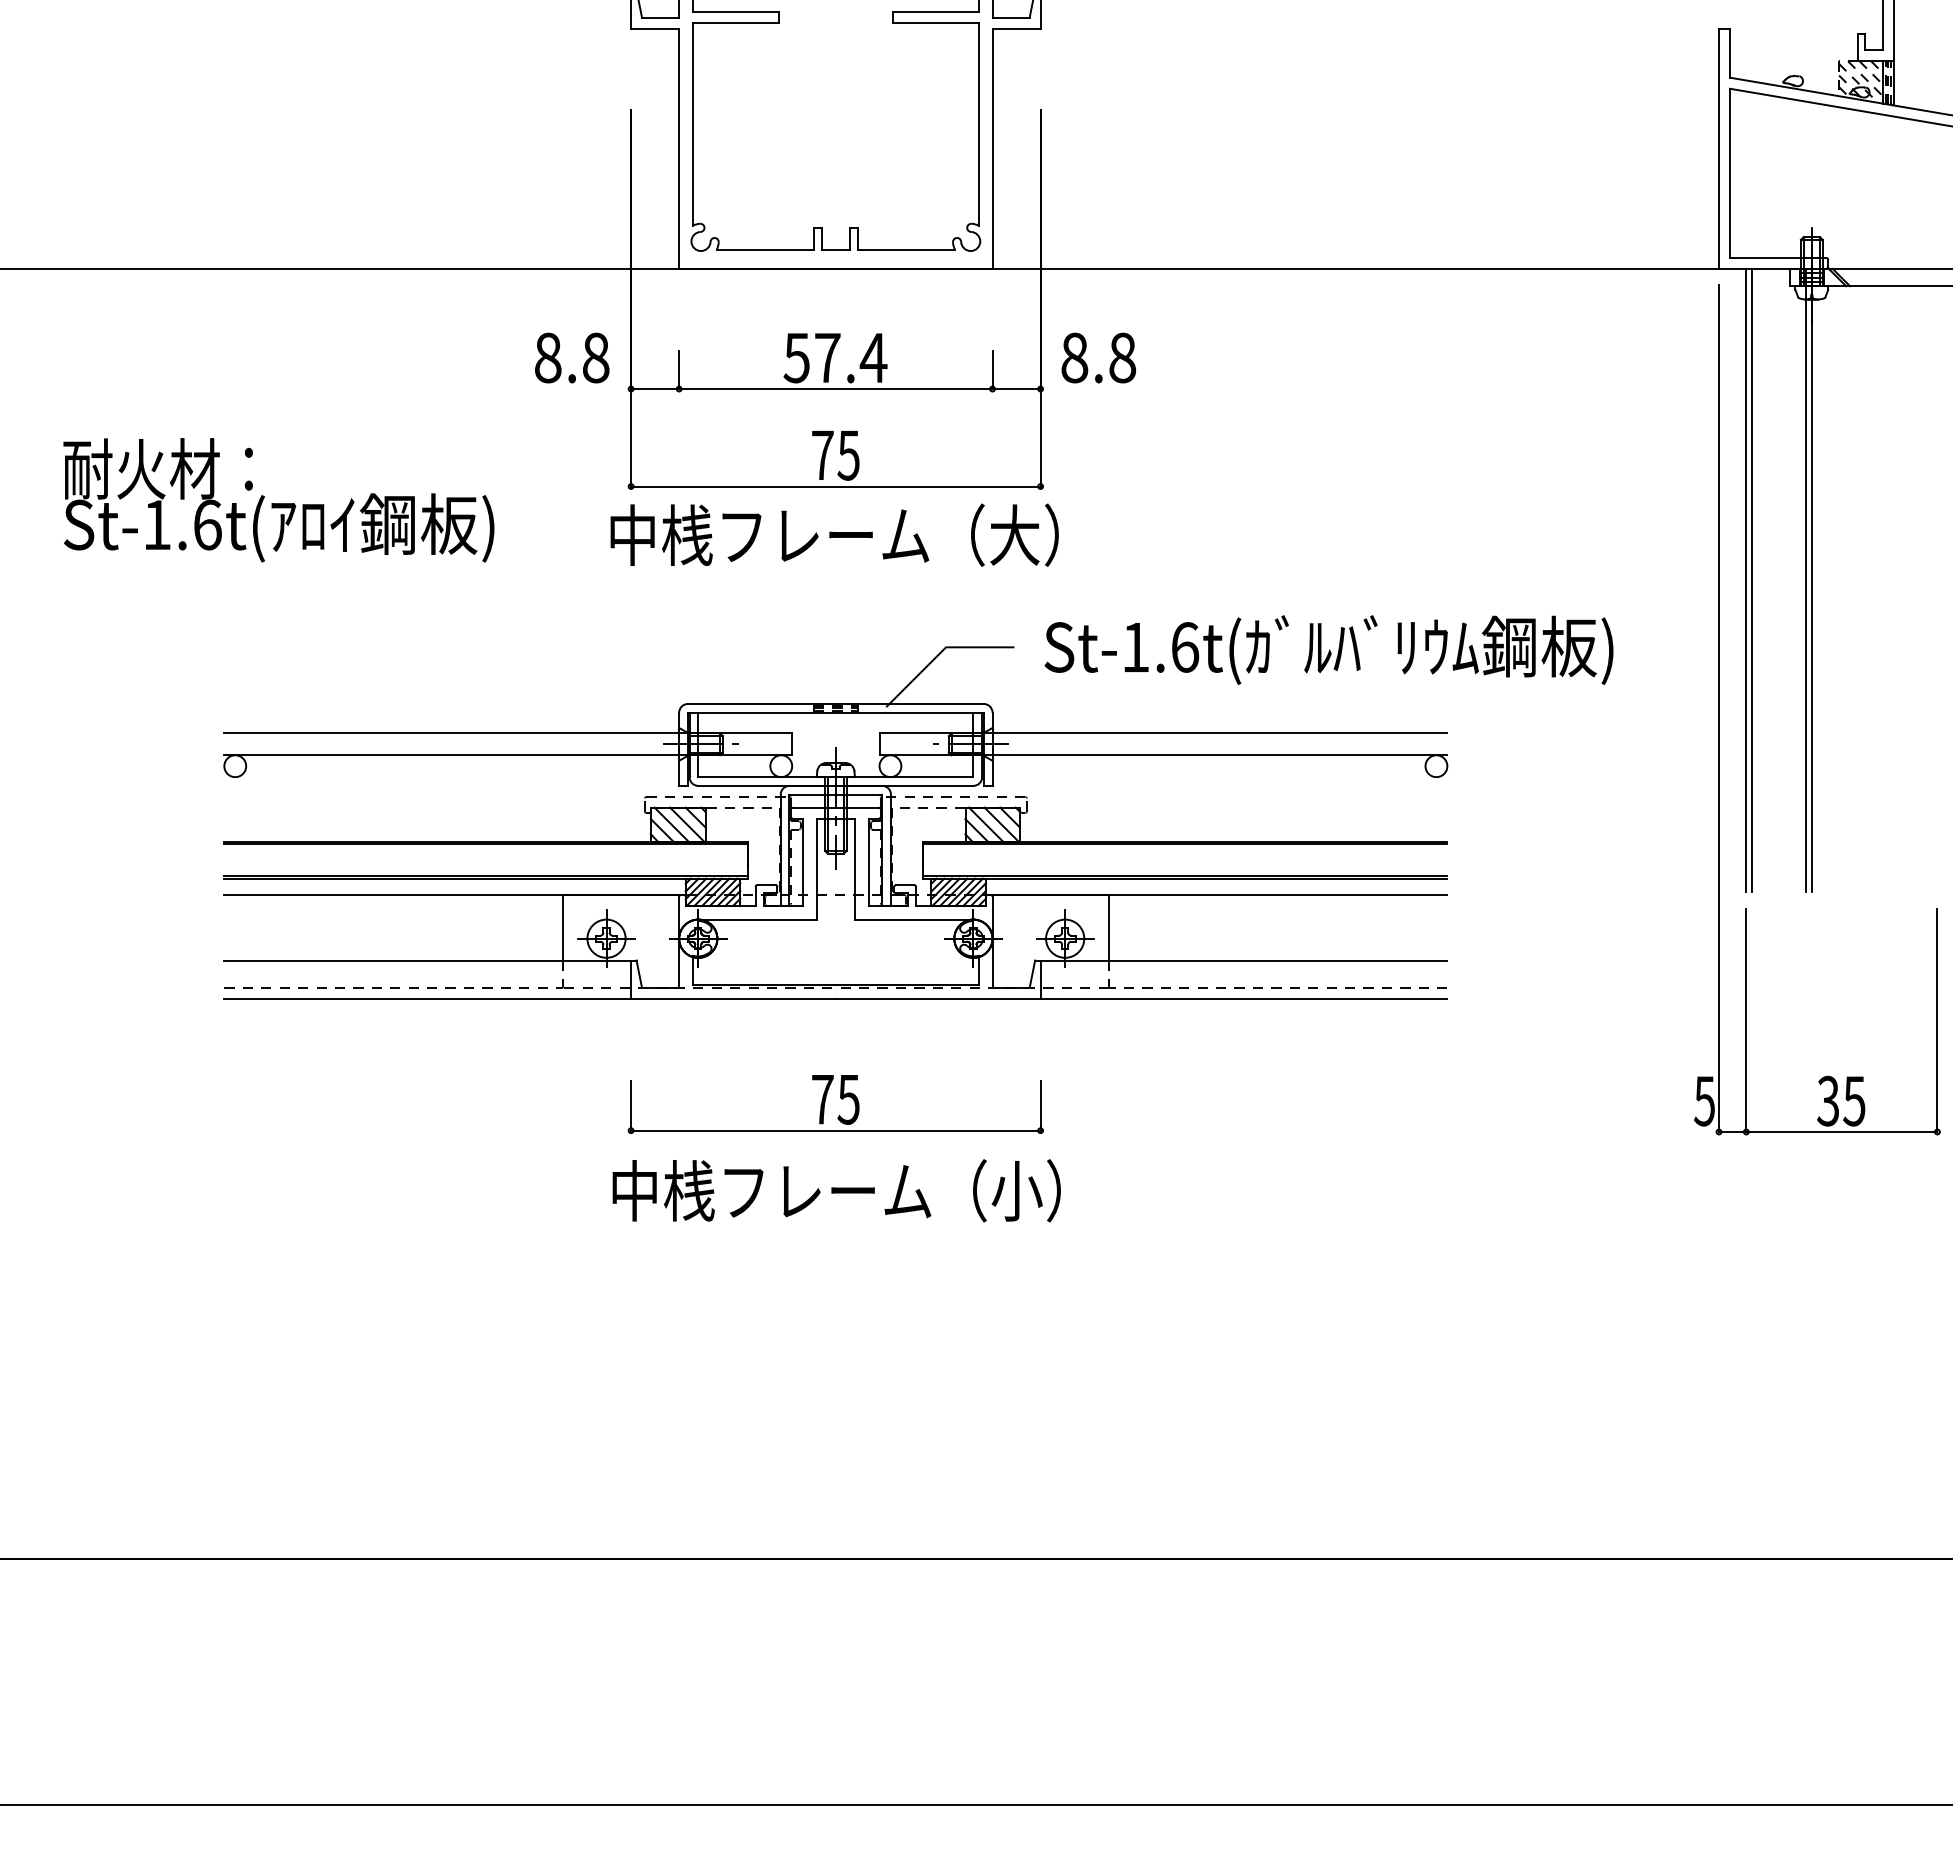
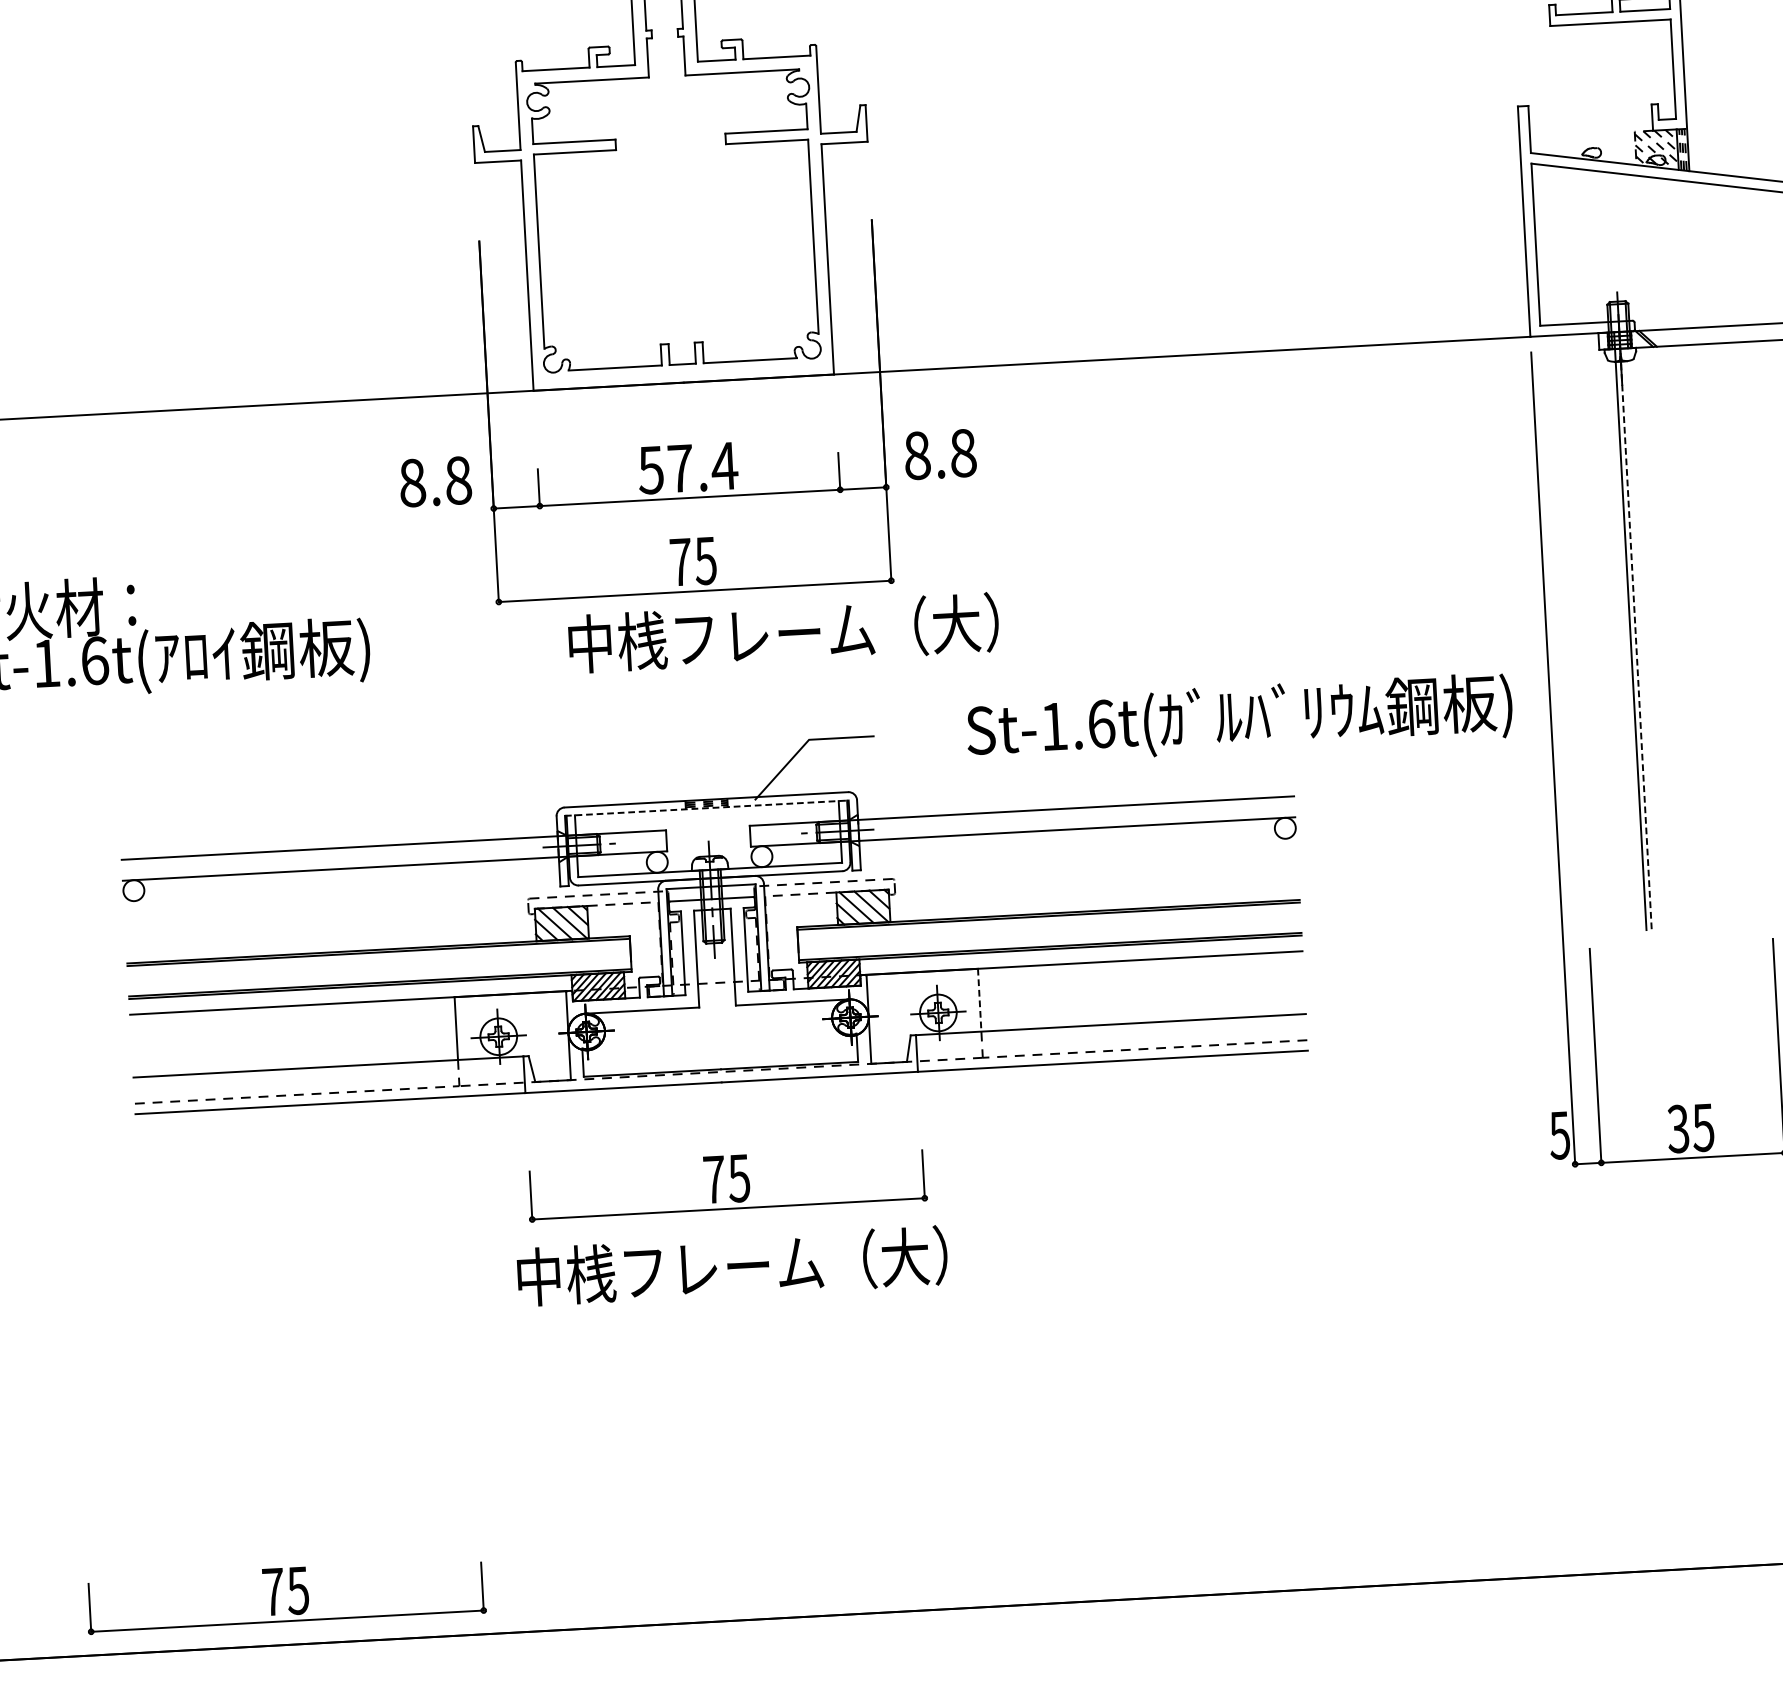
text: (834, 534) -> (783, 632), moved
line: (1746, 580) -> (1572, 634), removed
line: (1751, 580) -> (1577, 633), removed
line: (1811, 580) -> (1635, 630), solid -> dashed
text: (1328, 649) -> (1239, 718), moved
line: (835, 712) -> (706, 808), solid -> dashed
line: (1108, 927) -> (979, 999), solid -> dashed
text: (1016, 1190) -> (904, 1256), 中桟フレーム（小） -> 中桟フレーム（大）
part: (358, 1502) -> (290, 1590), added

